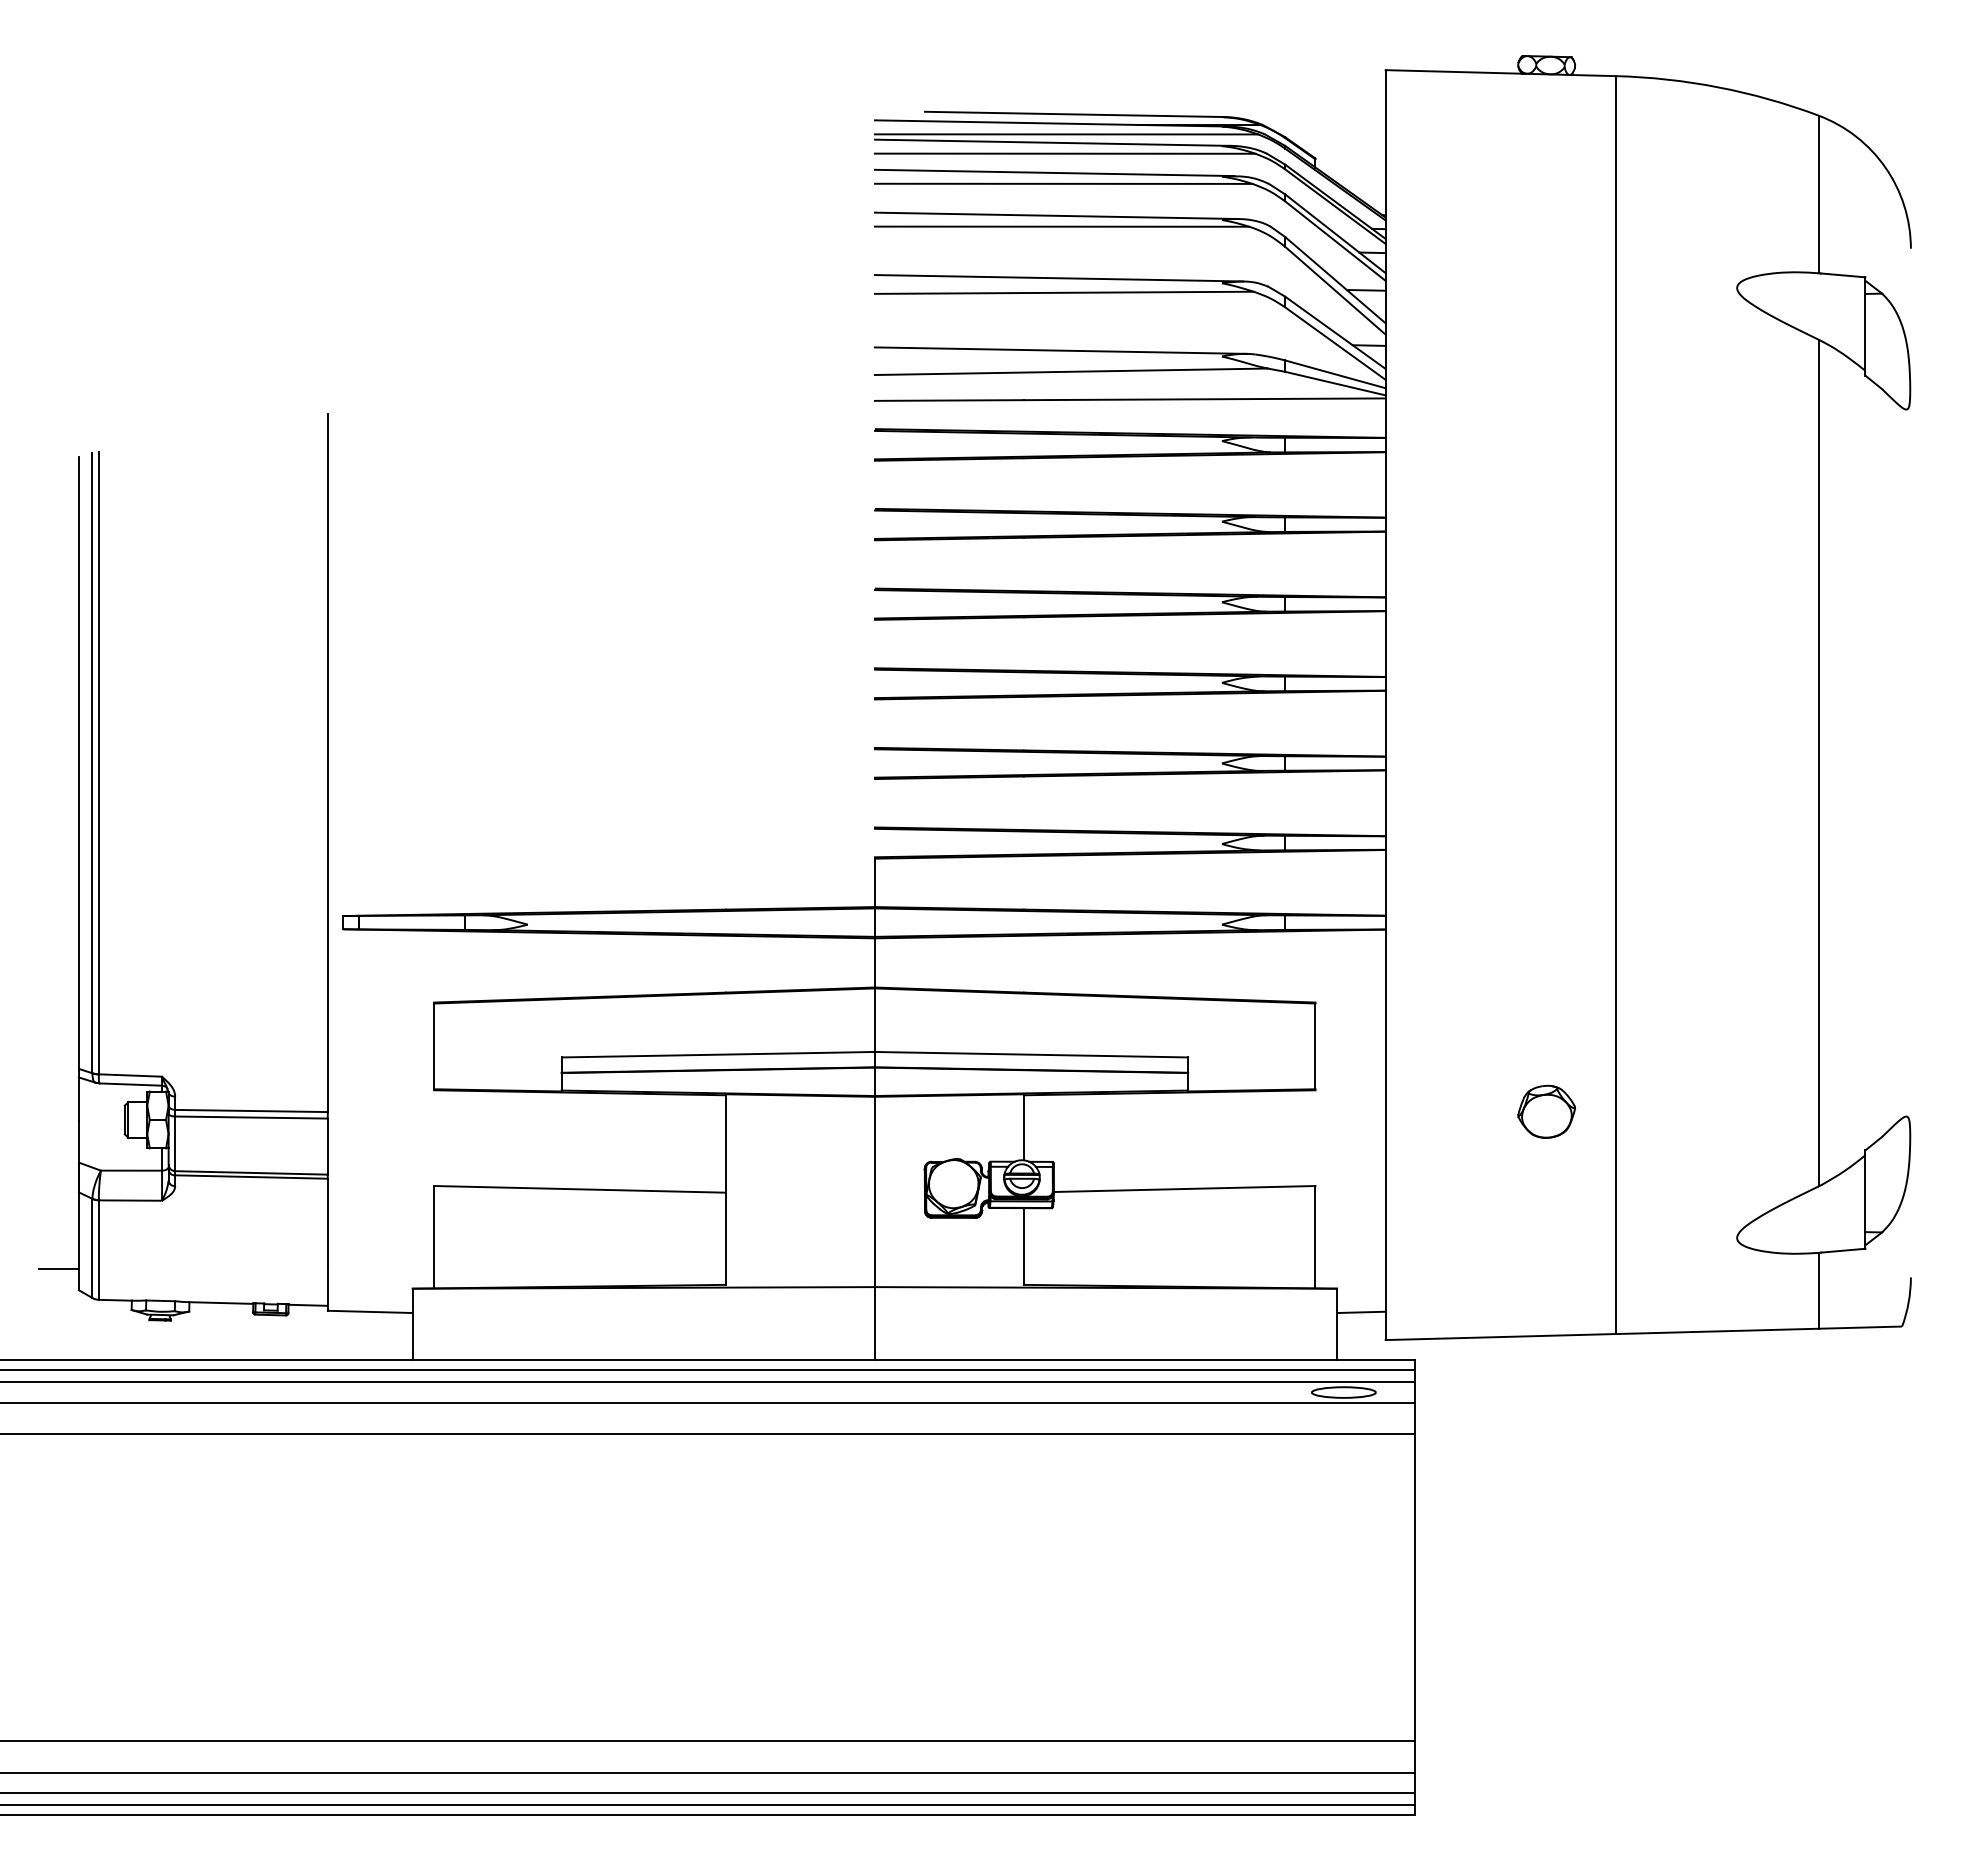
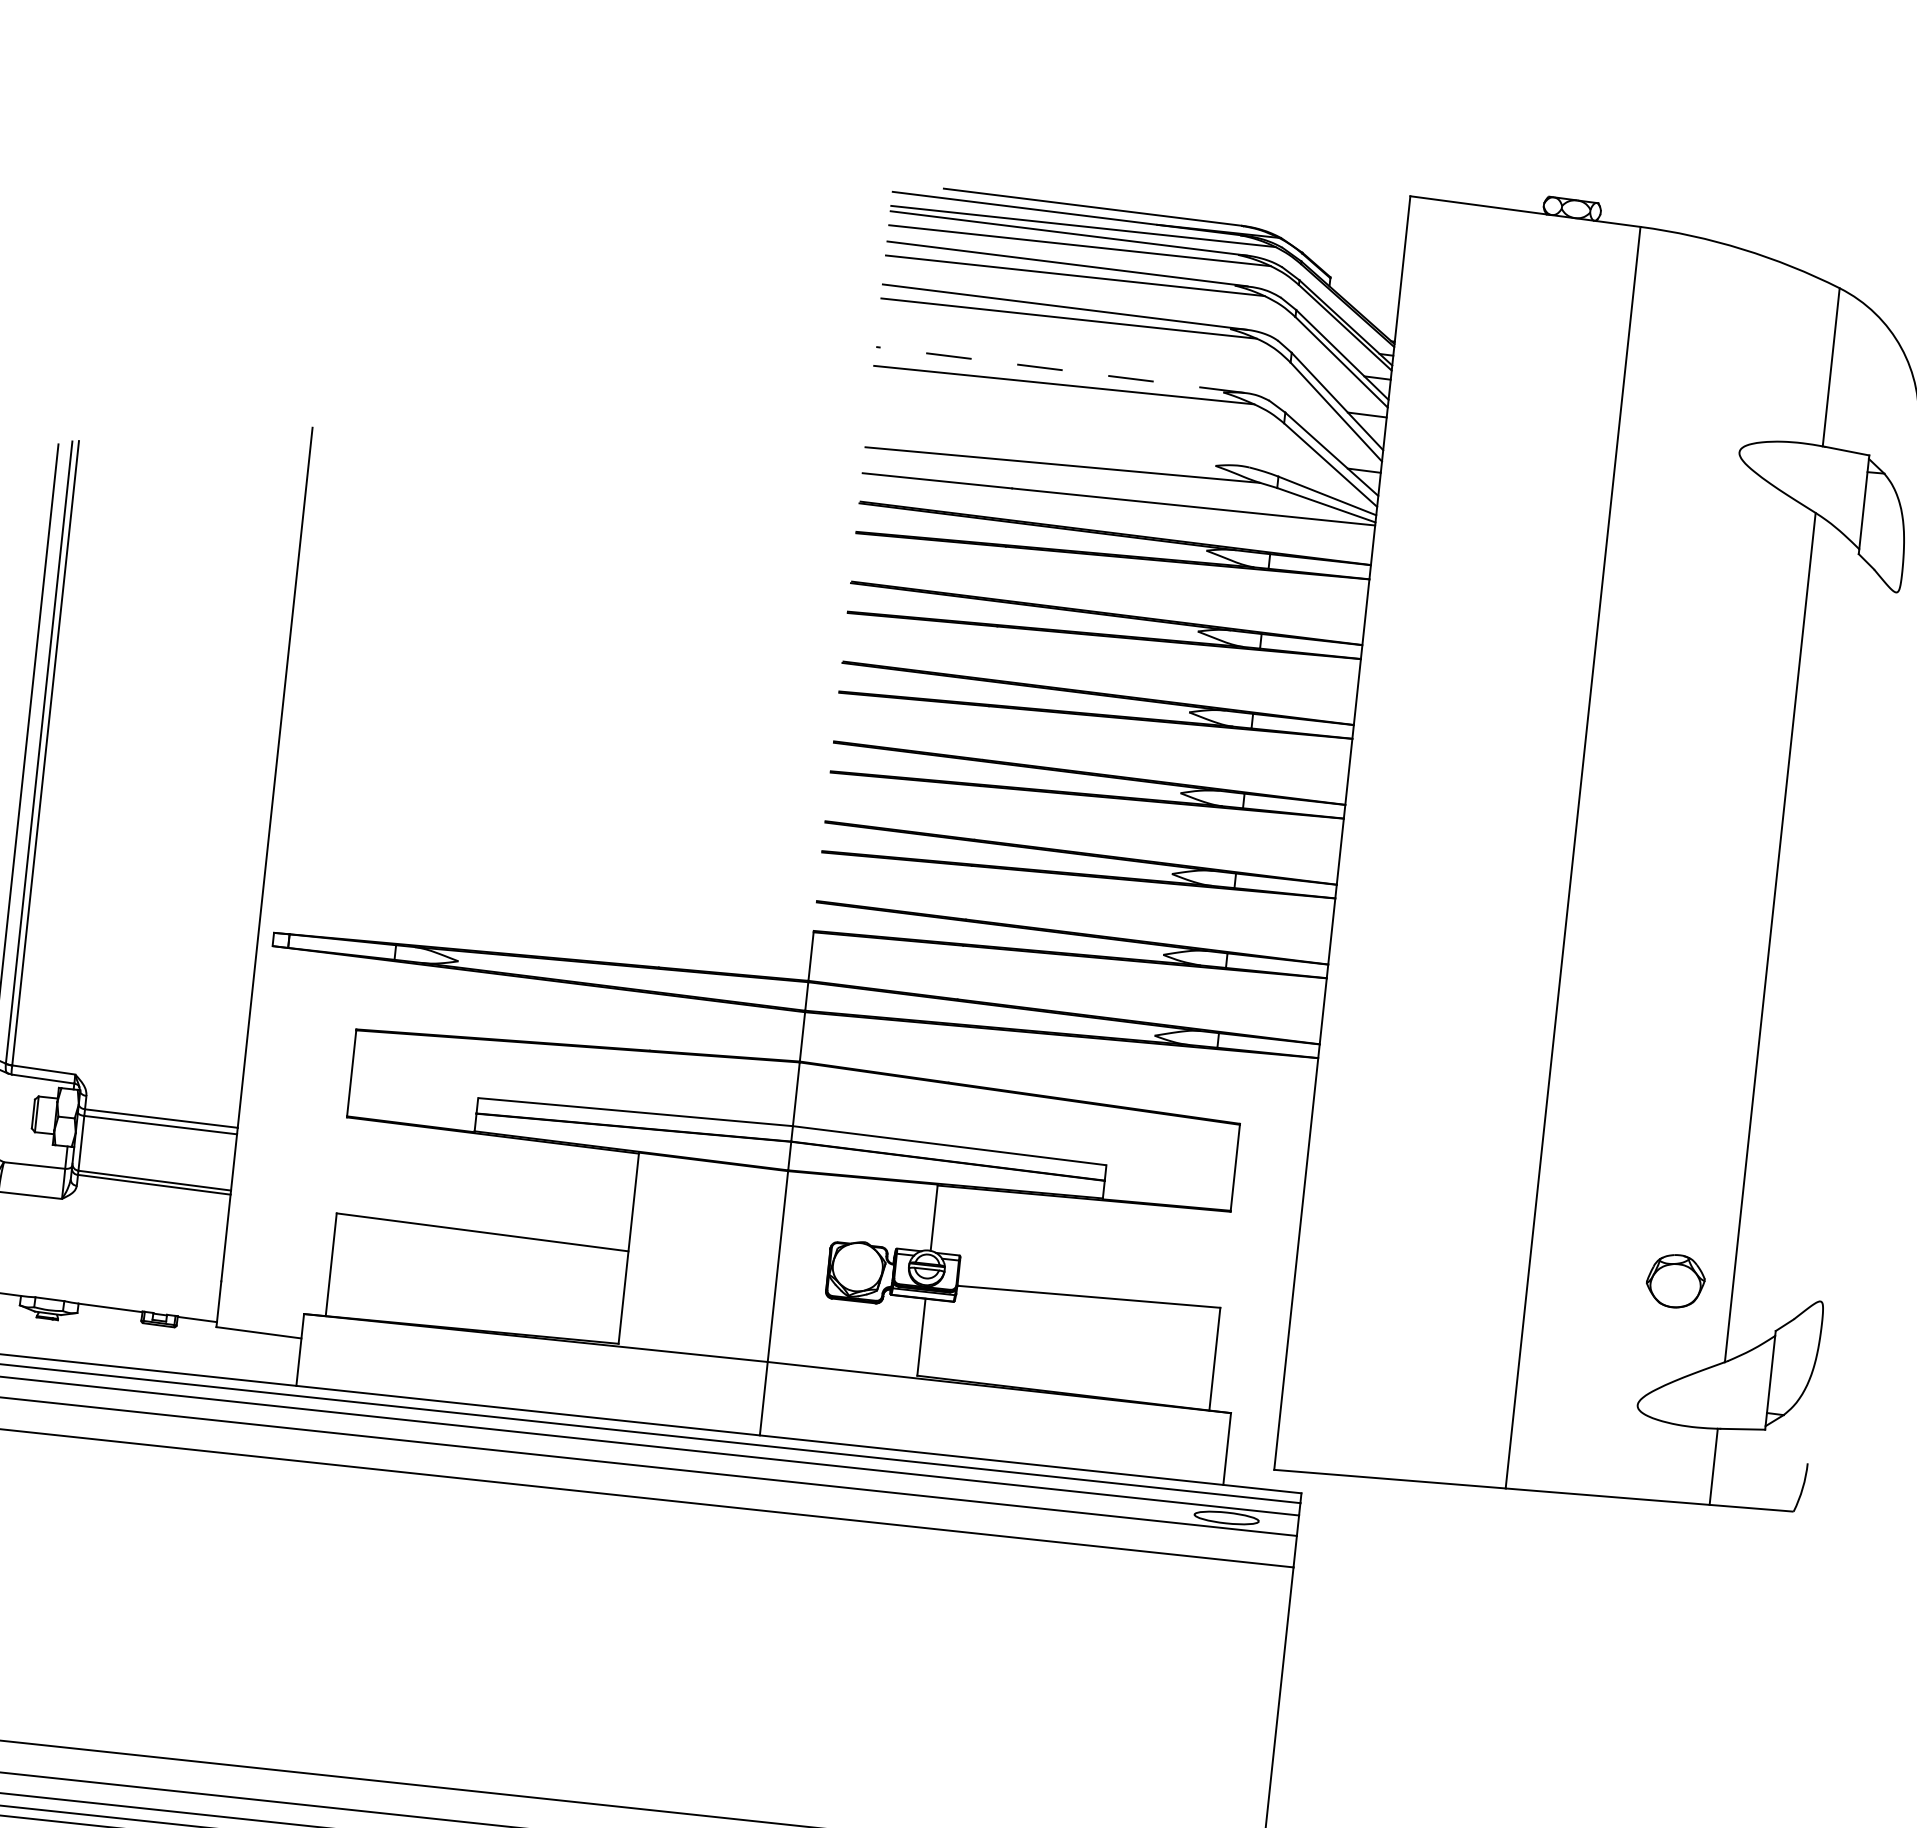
line: (1058, 278) -> (1059, 370), solid -> dashed
line: (1060, 350) -> (1054, 442), removed
part: (1546, 1111) -> (1675, 1280), moved
line: (1361, 1312) -> (1252, 1439), removed

